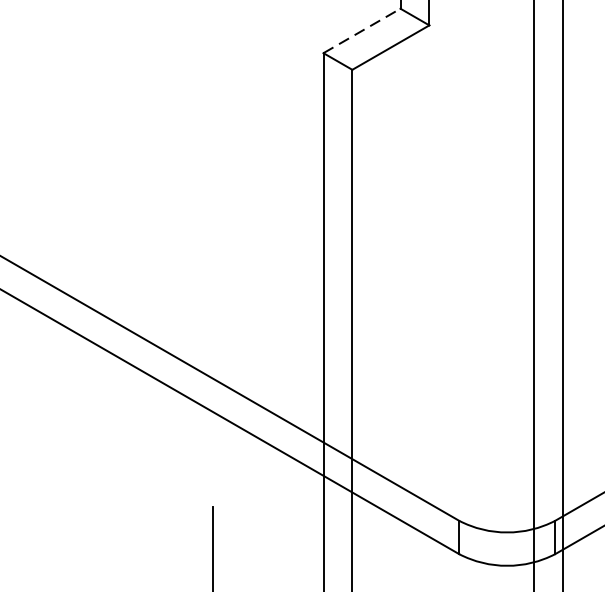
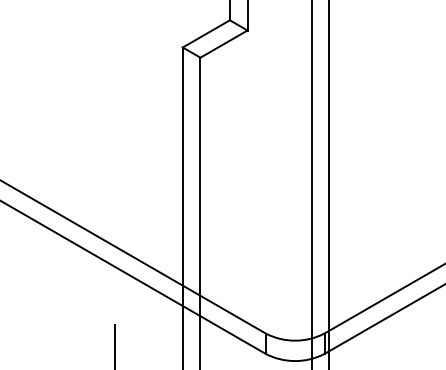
line: (362, 30) -> (206, 33), dashed -> solid

